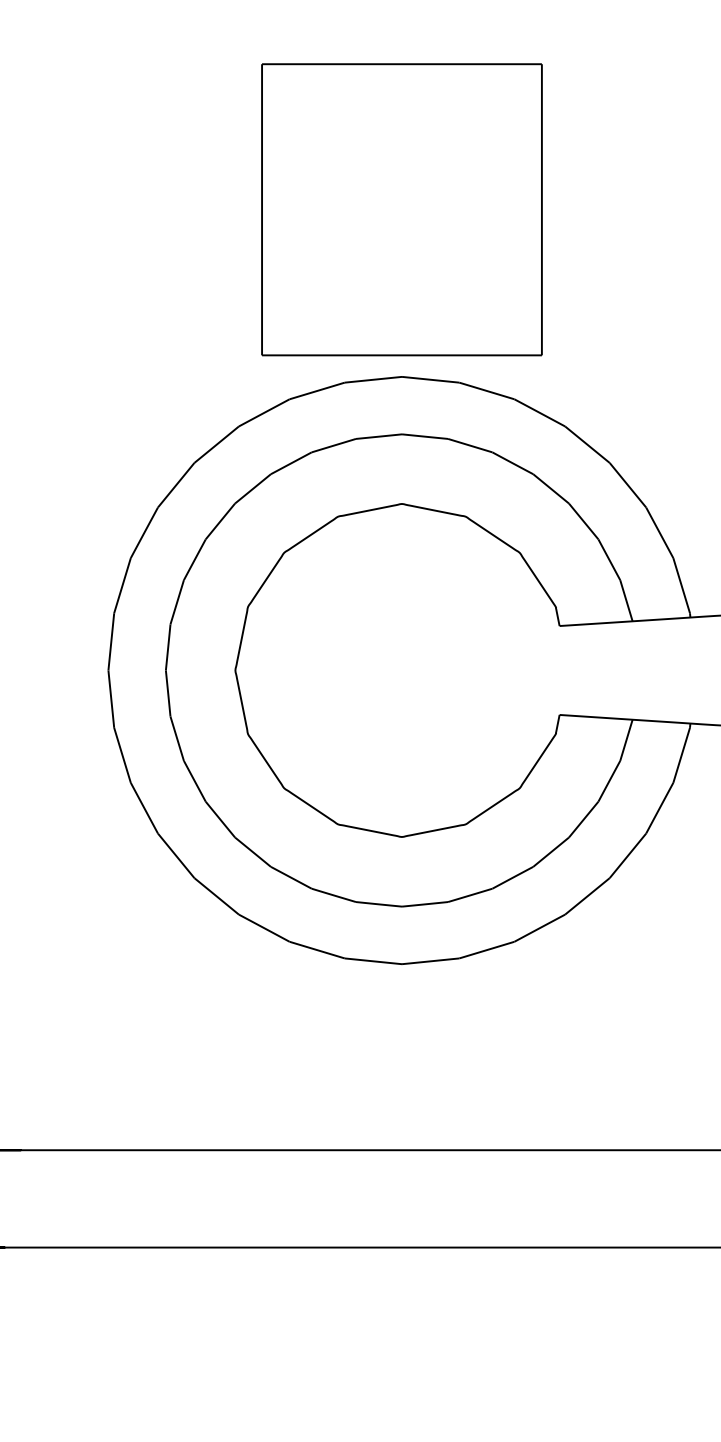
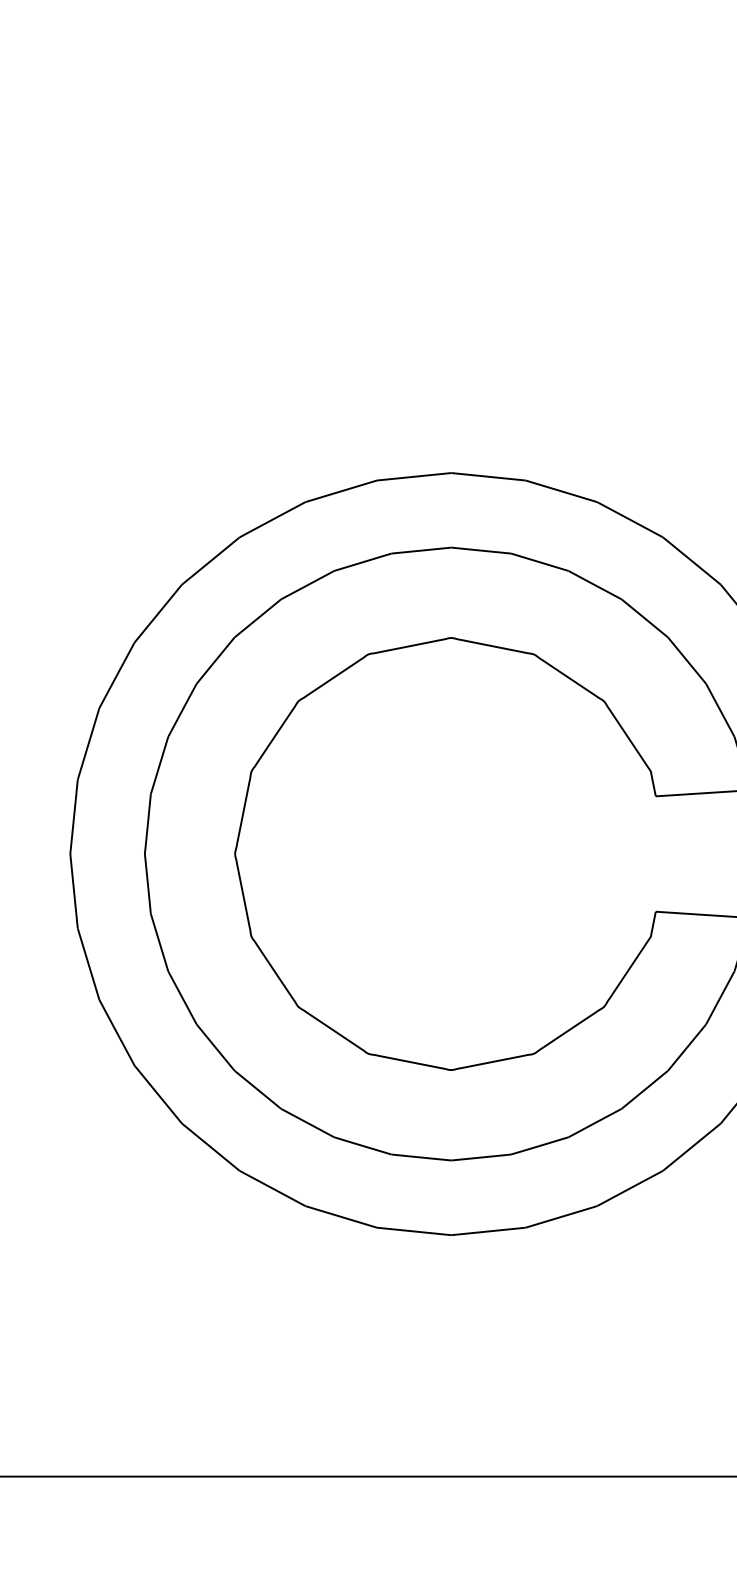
part: (401, 209) -> (450, 255), removed

